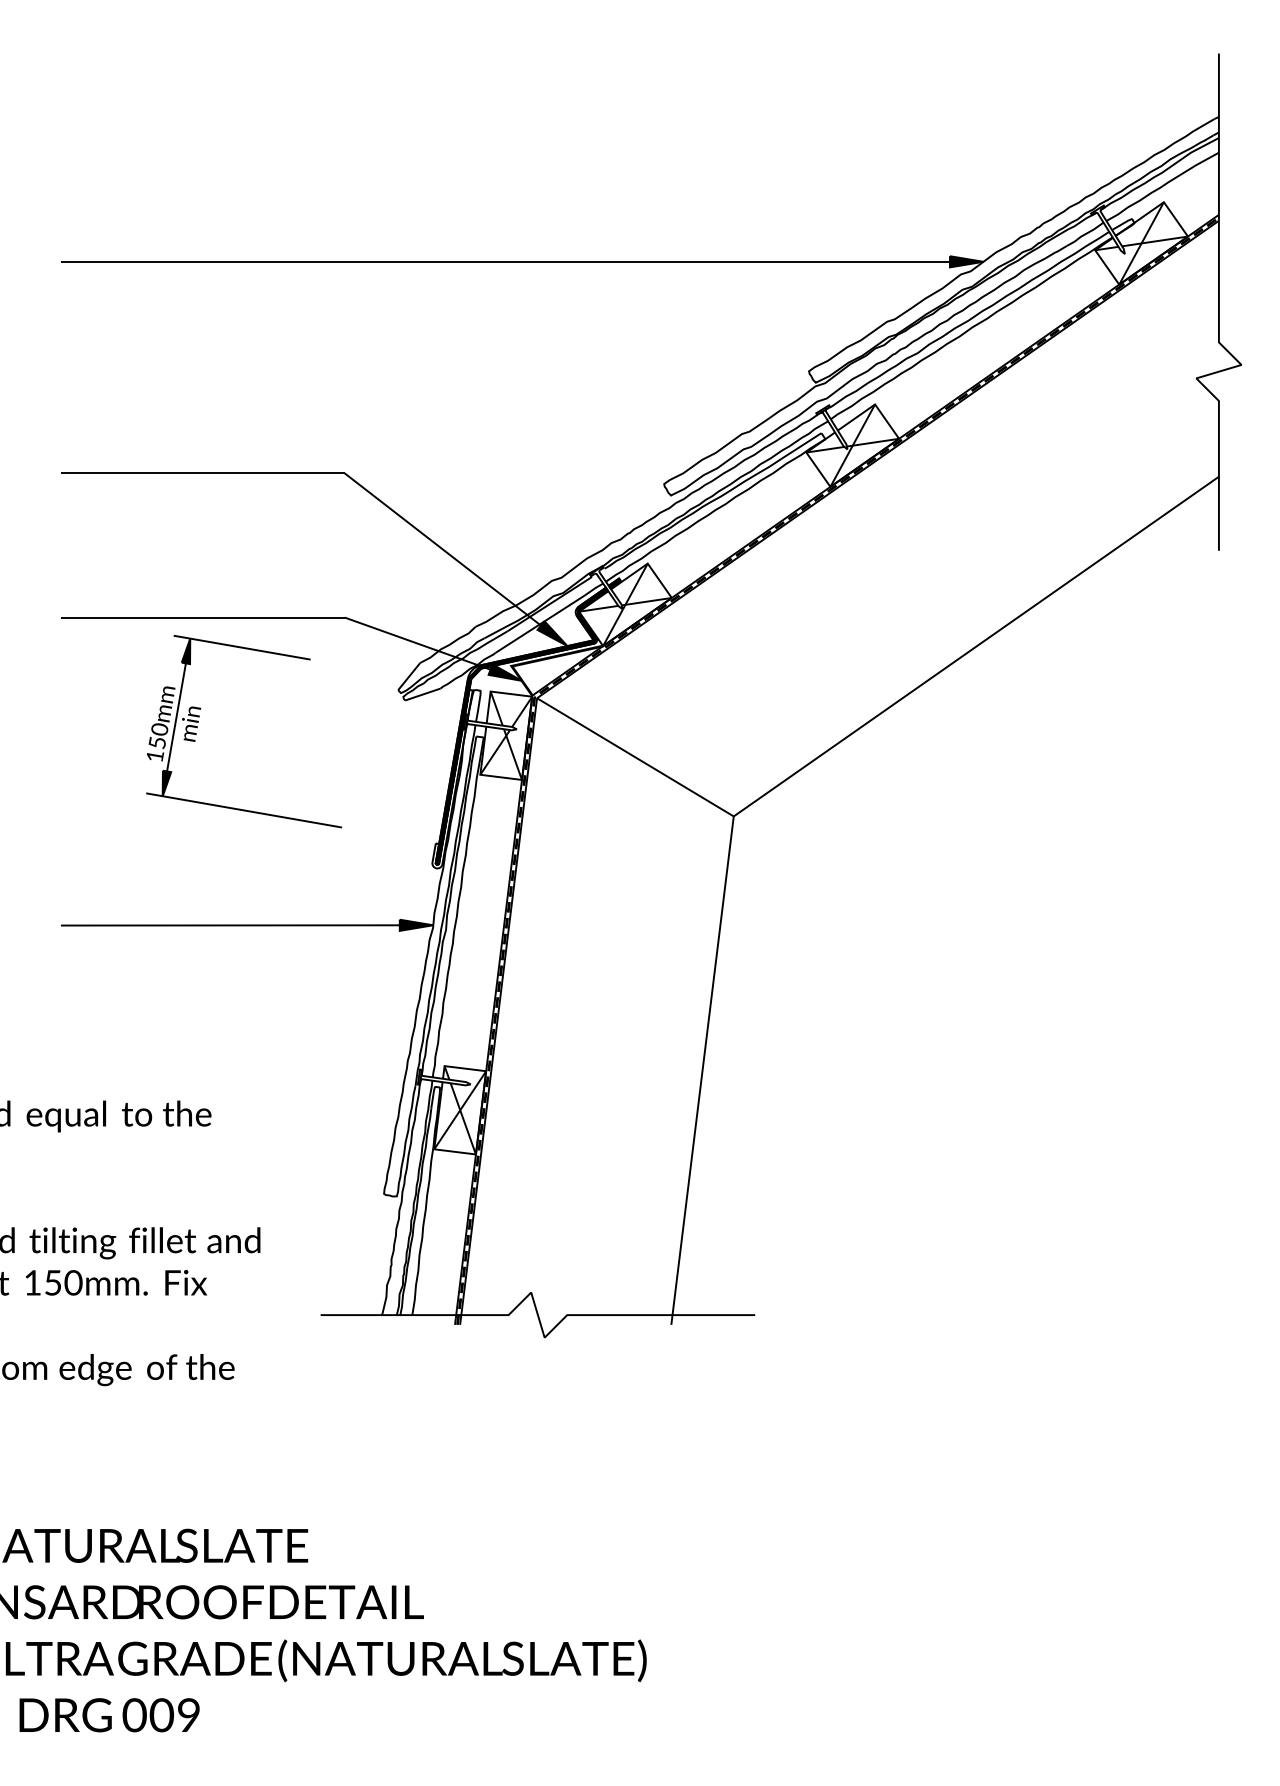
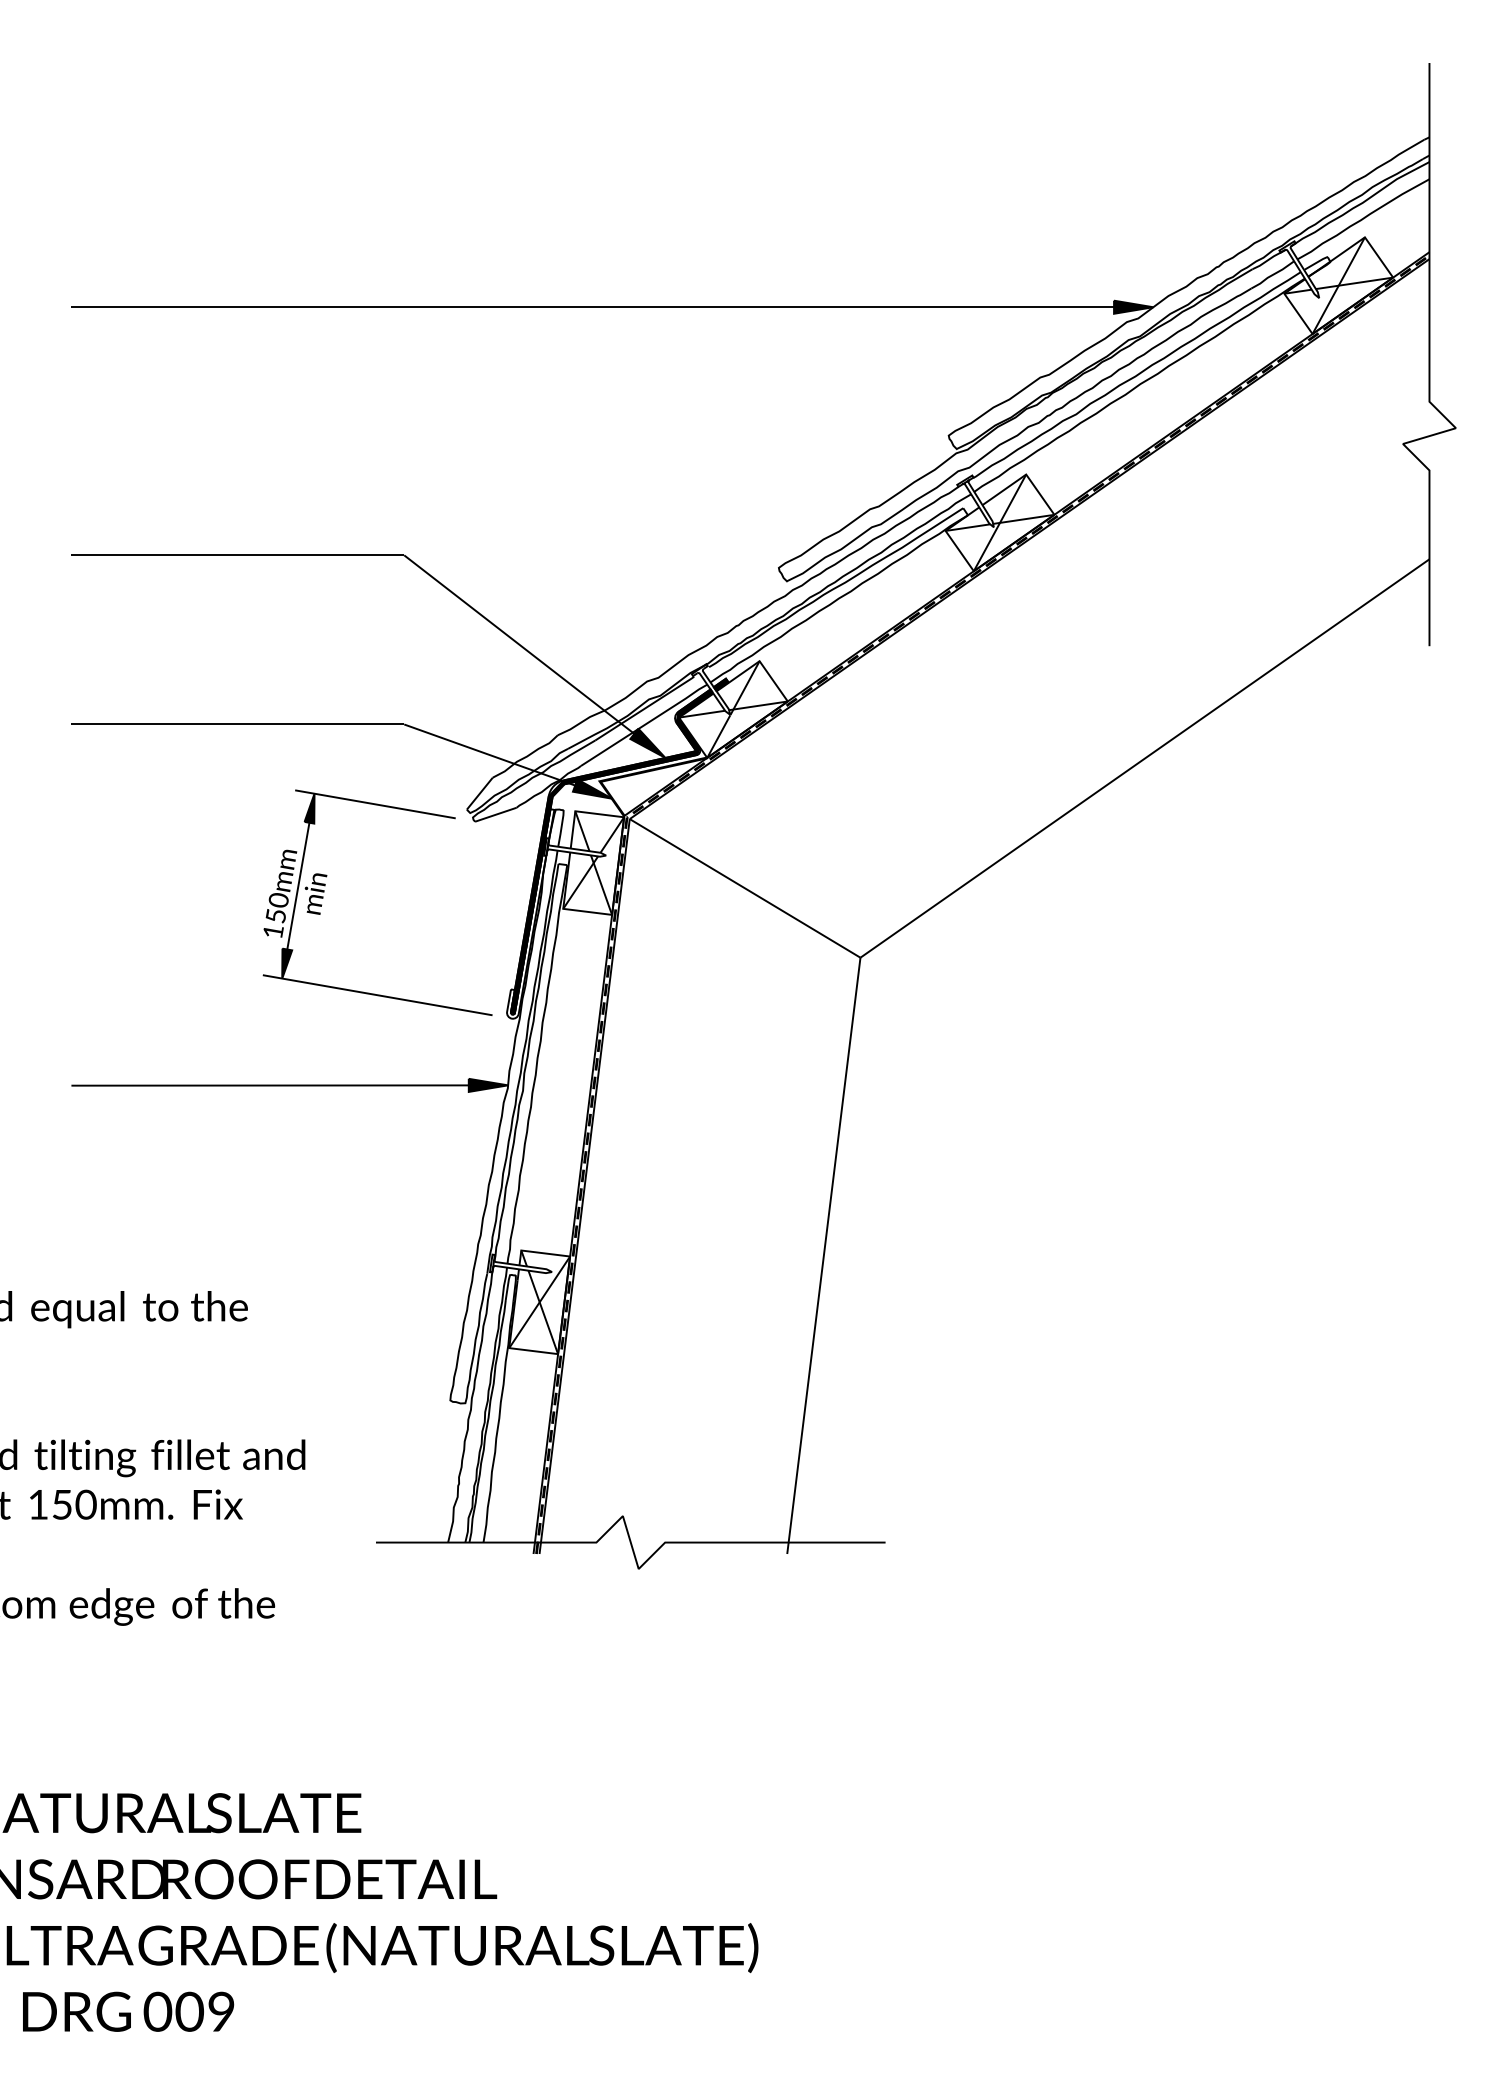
part: (198, 722) -> (324, 892), moved

